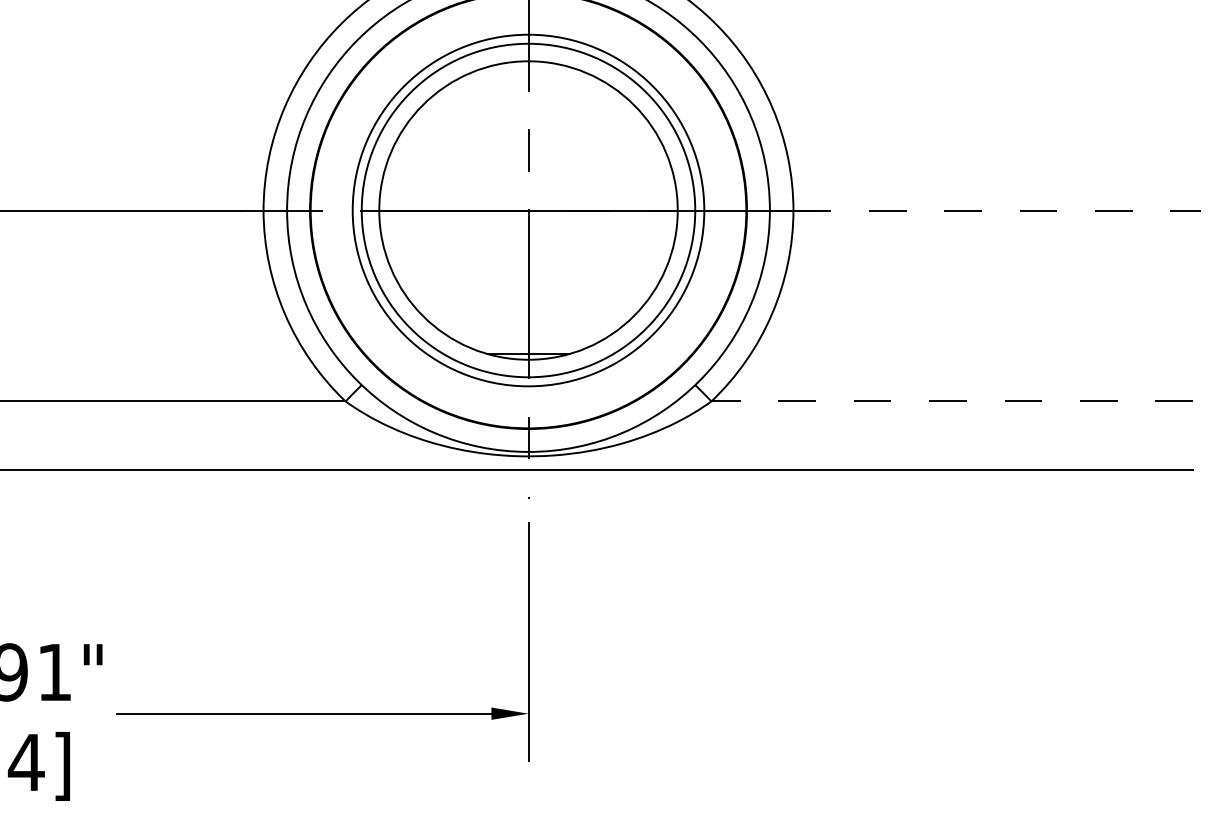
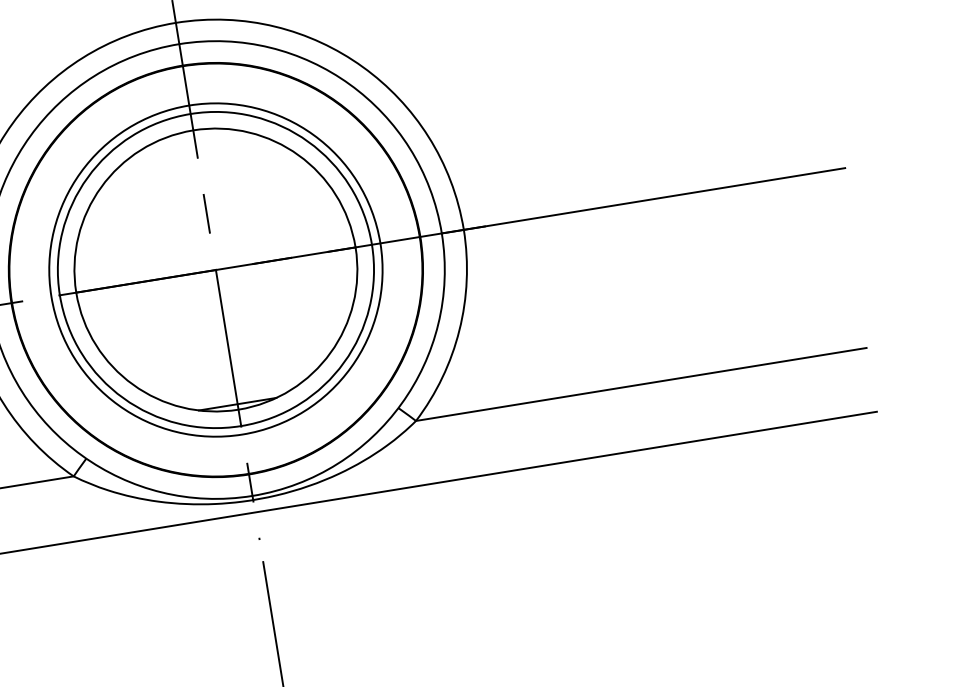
line: (997, 210) -> (654, 198), dashed -> solid
line: (952, 401) -> (641, 384), dashed -> solid

